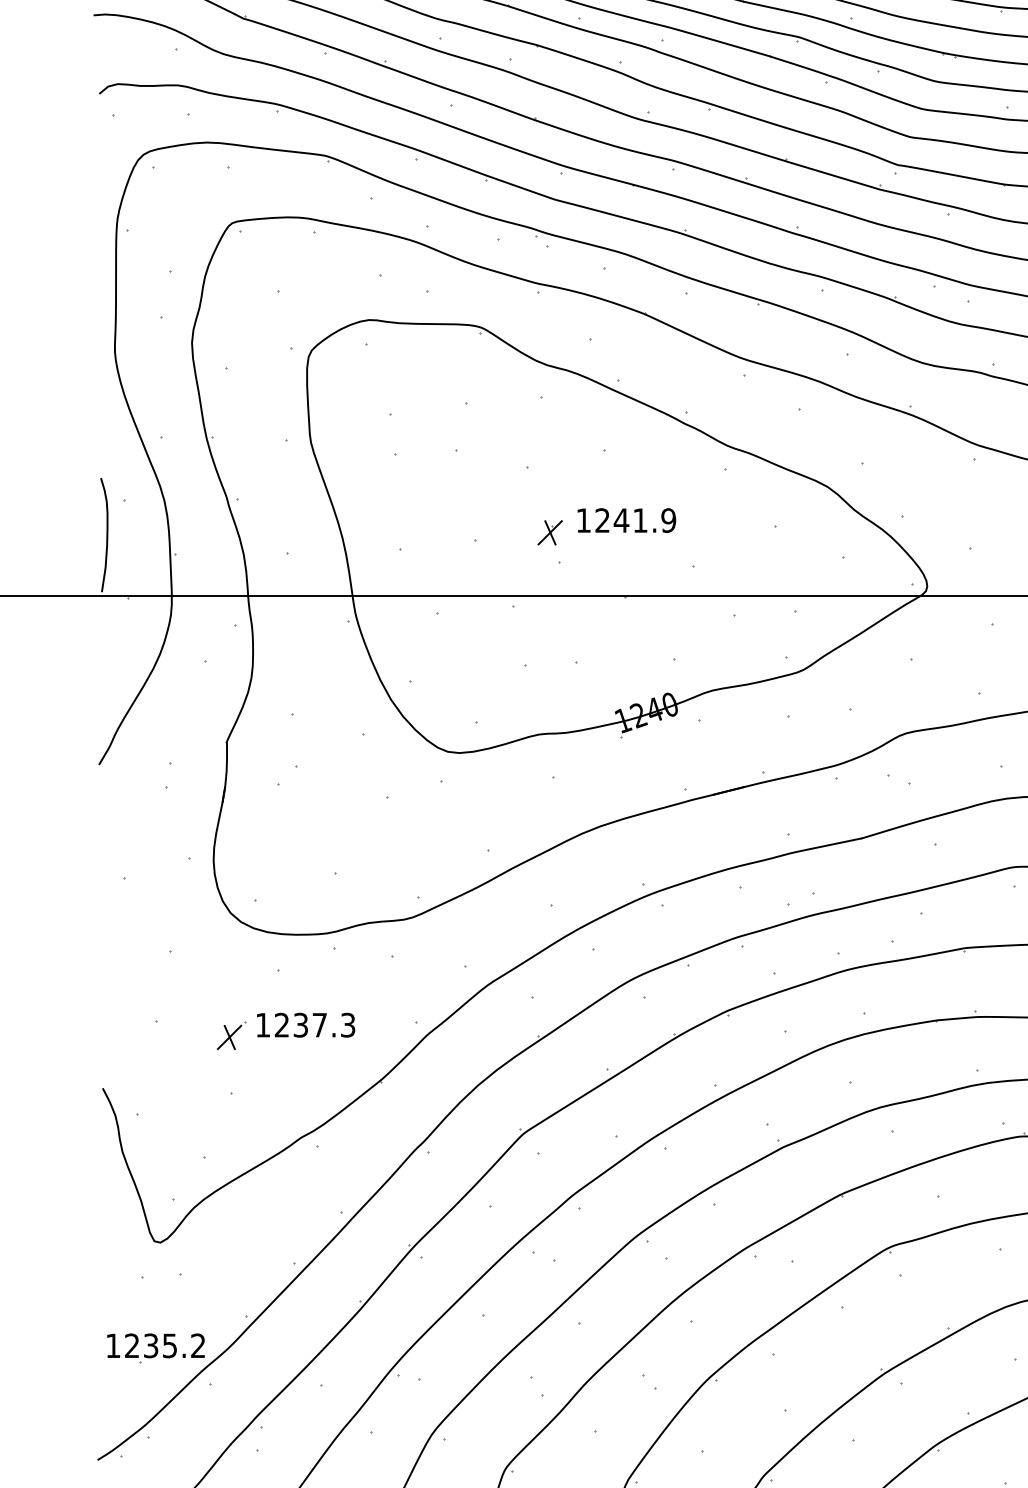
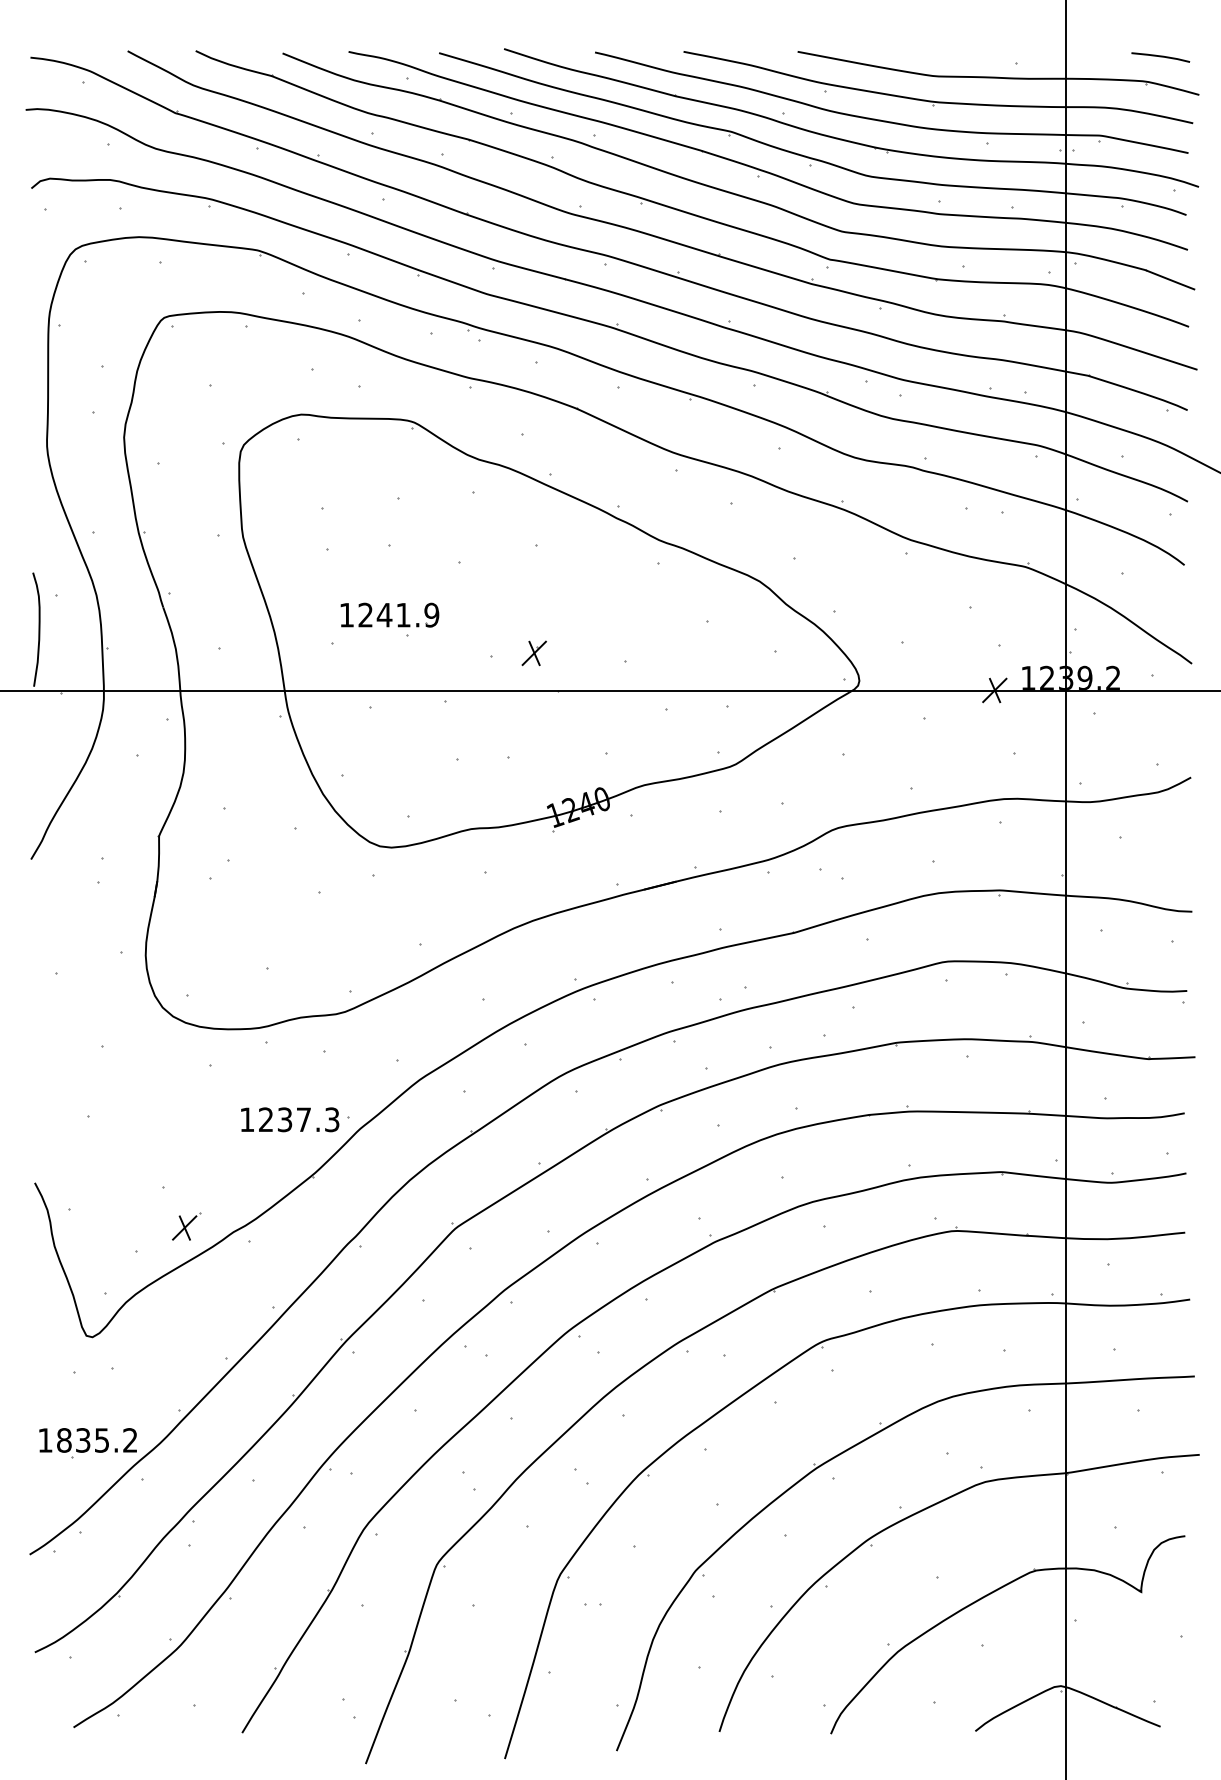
part: (626, 519) -> (389, 614), moved
part: (549, 532) -> (533, 653), moved
part: (306, 1024) -> (290, 1119), moved
part: (231, 1035) -> (186, 1226), moved
text: (132, 1345) -> (64, 1440), 1235.2 -> 1835.2

